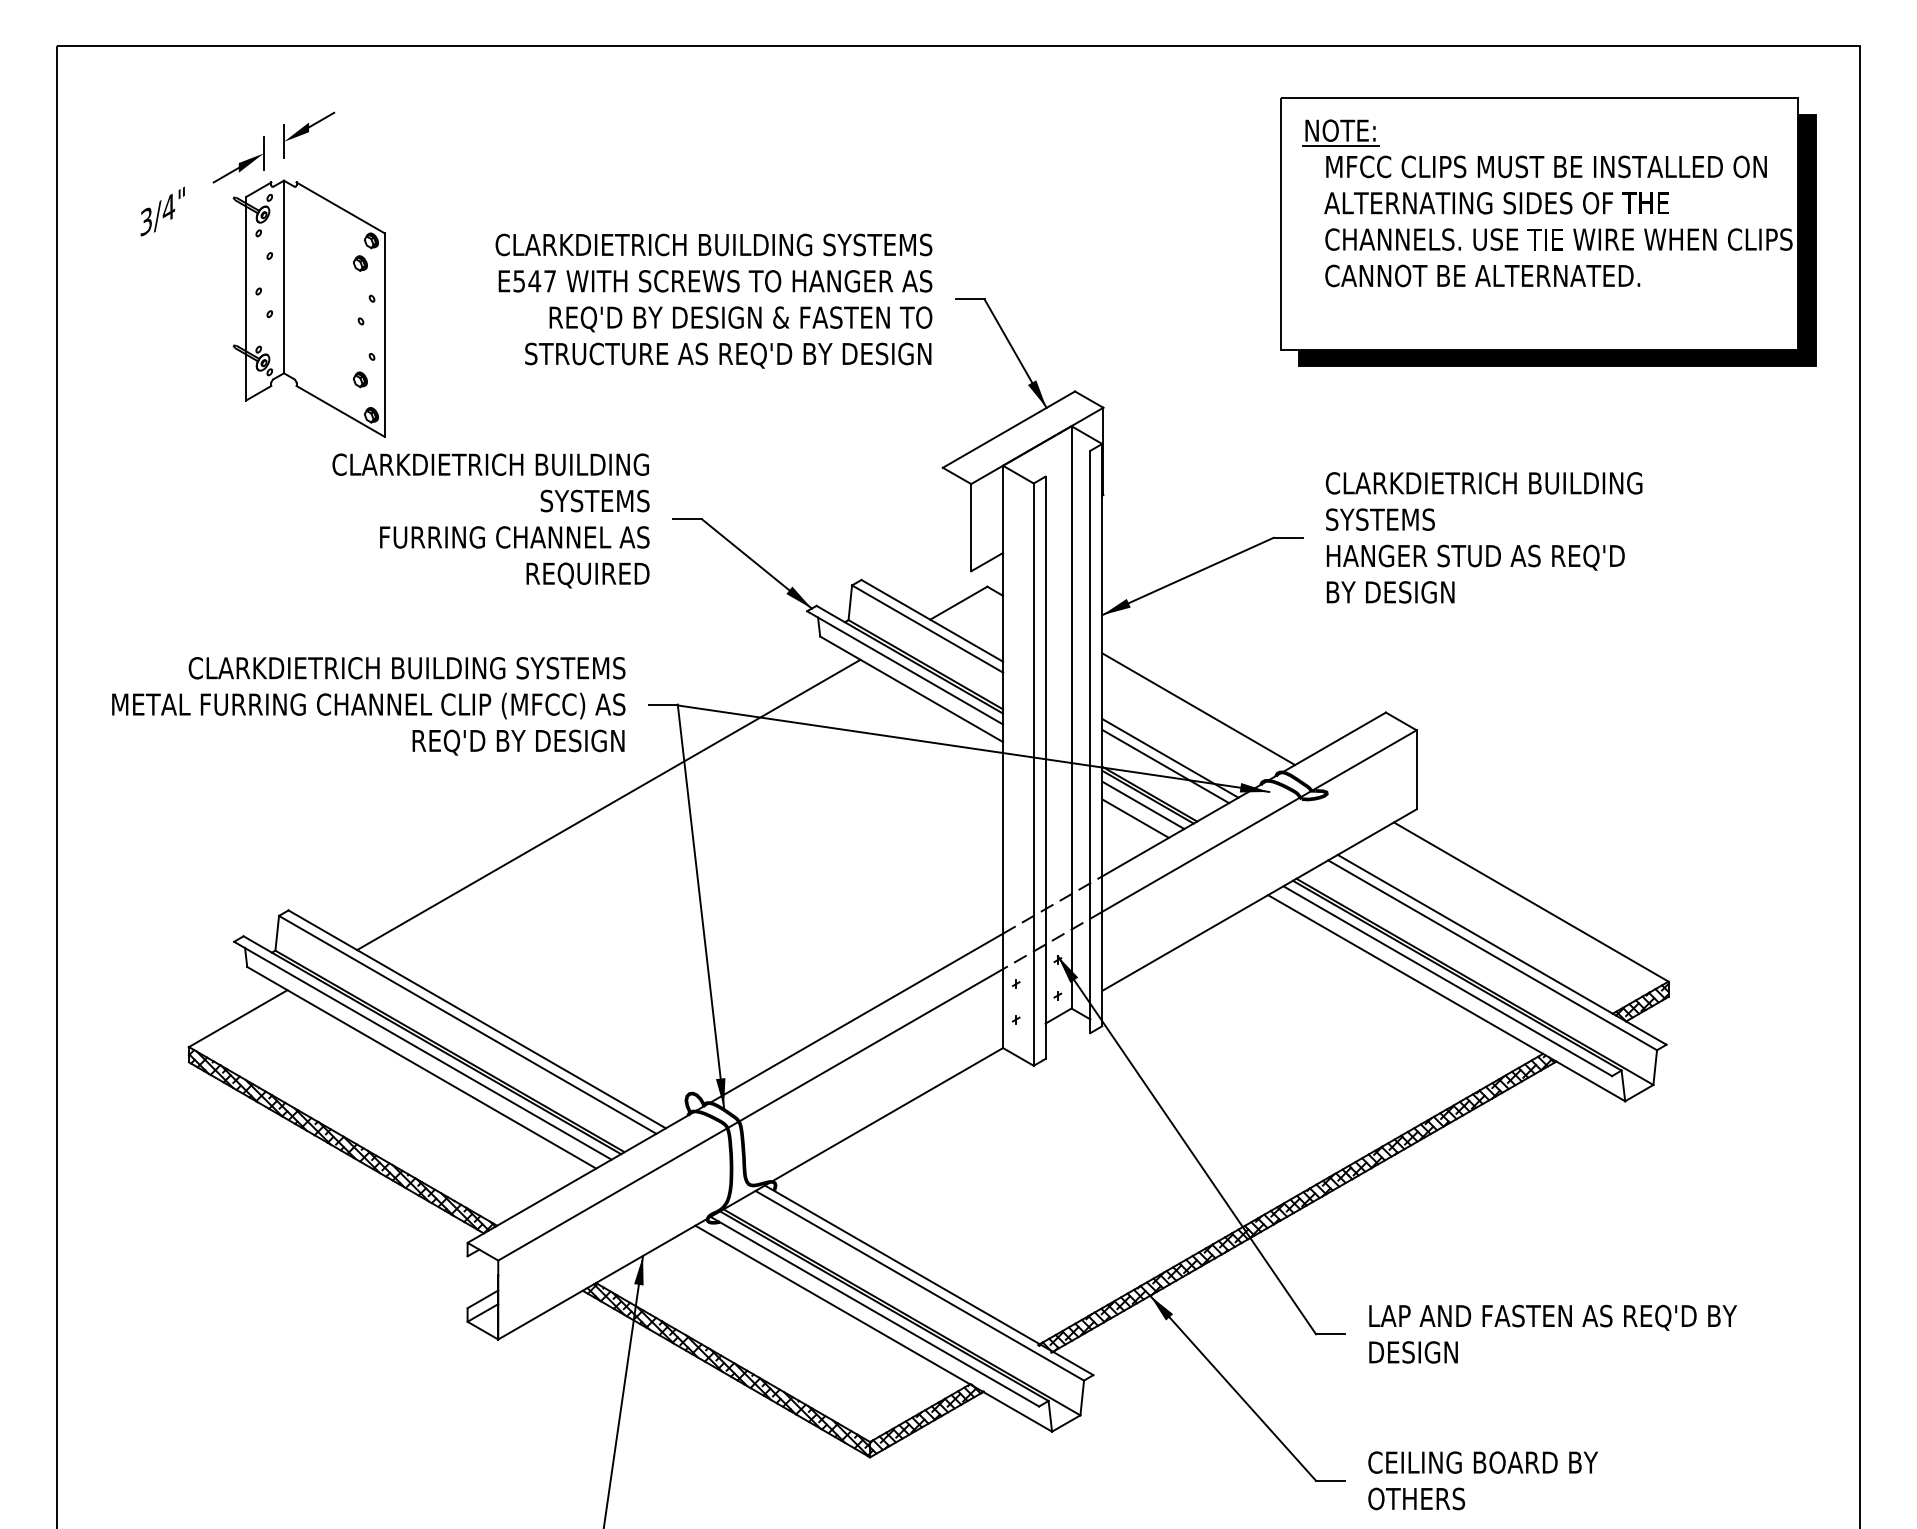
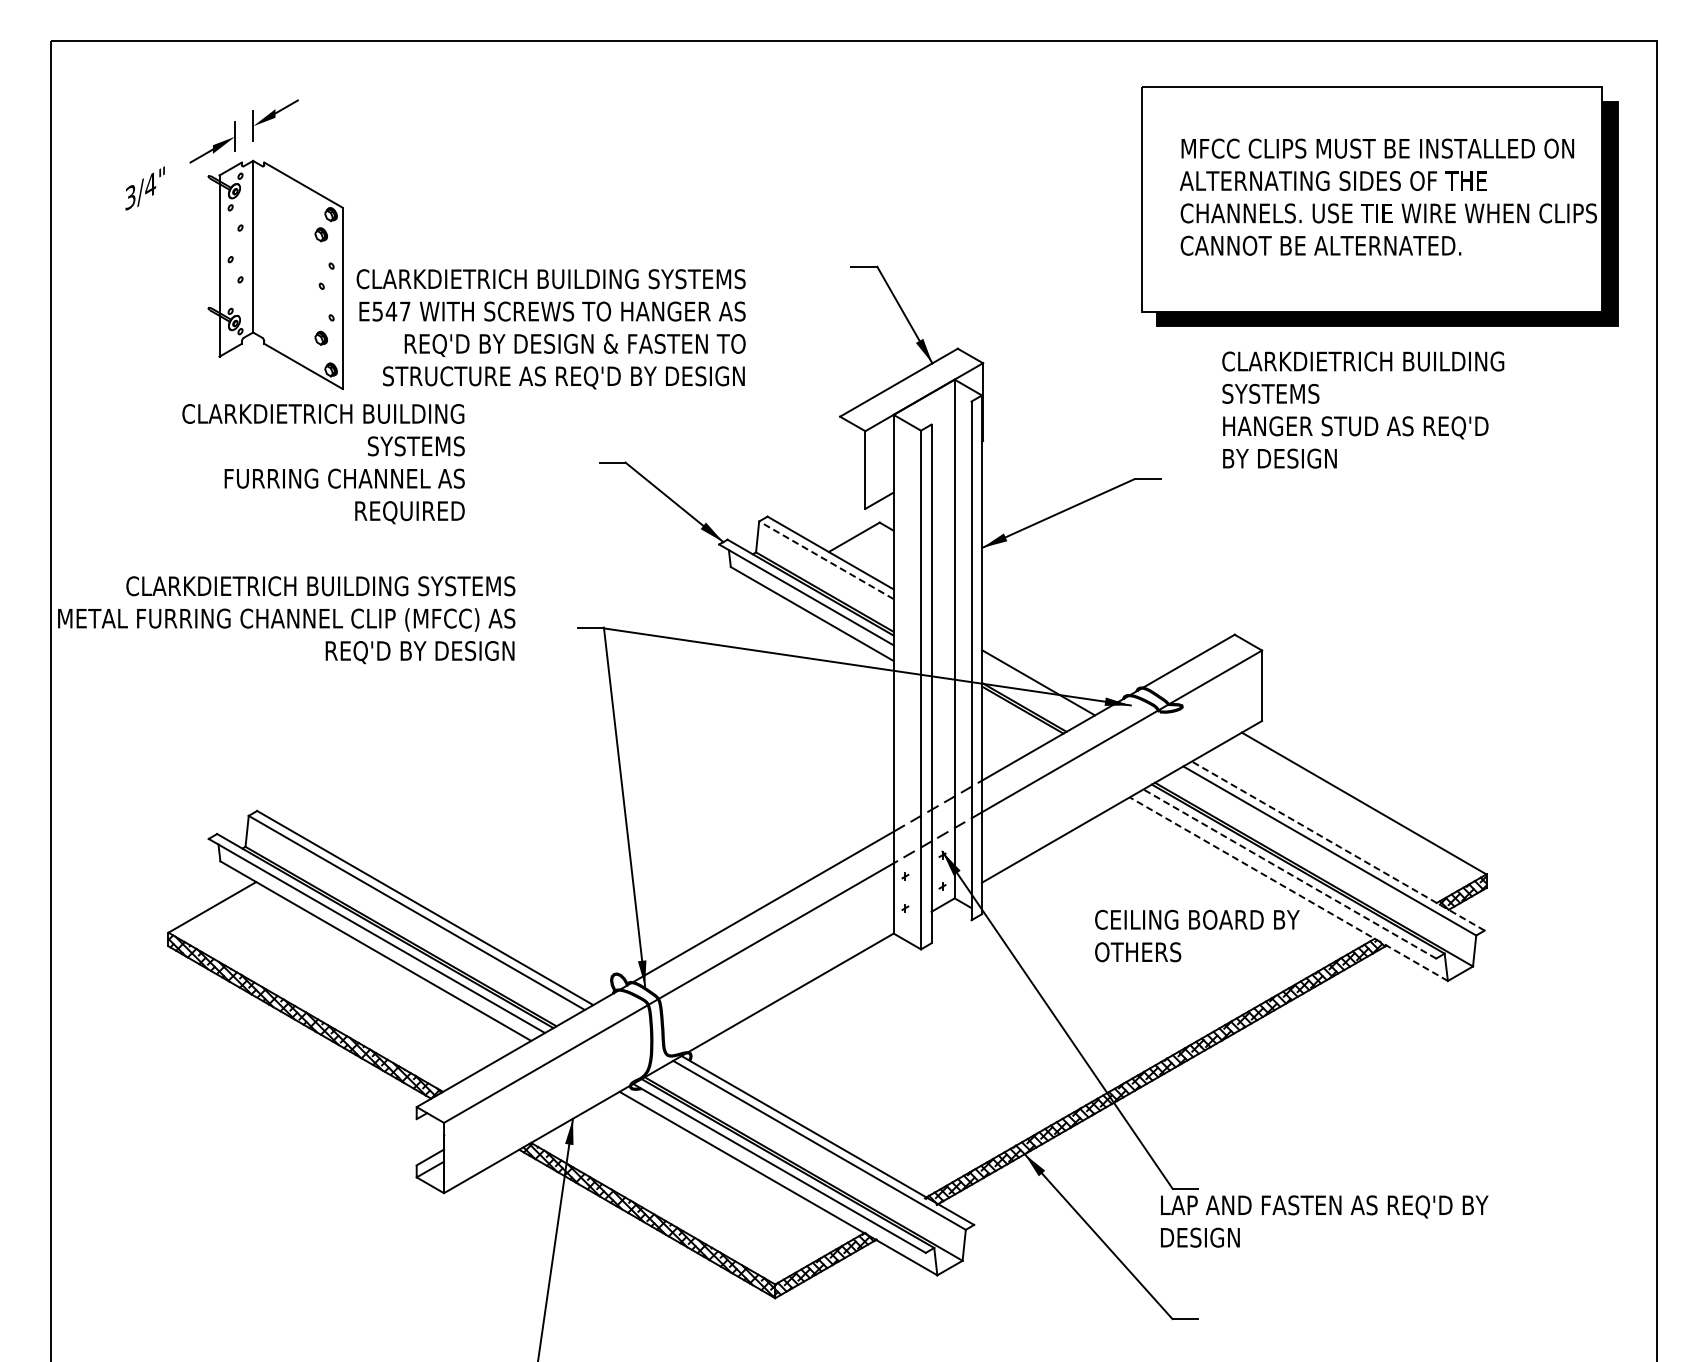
part: (1340, 133) -> (1194, 118), removed
text: (713, 301) -> (550, 329), moved
text: (490, 521) -> (323, 464), moved
text: (1484, 537) -> (1363, 409), moved
line: (927, 629) -> (826, 560), solid -> dashed
text: (368, 706) -> (286, 620), moved
line: (1198, 708) -> (1067, 631), removed
line: (1170, 758) -> (1042, 675), removed
line: (608, 804) -> (542, 716), removed
line: (1143, 805) -> (1018, 717), removed
line: (1135, 818) -> (1011, 729), removed
line: (1501, 949) -> (1337, 845), solid -> dashed
line: (1447, 980) -> (1289, 873), solid -> dashed
line: (1446, 998) -> (1288, 889), solid -> dashed
text: (1552, 1334) -> (1324, 1221), moved
text: (1483, 1480) -> (1197, 935), moved

